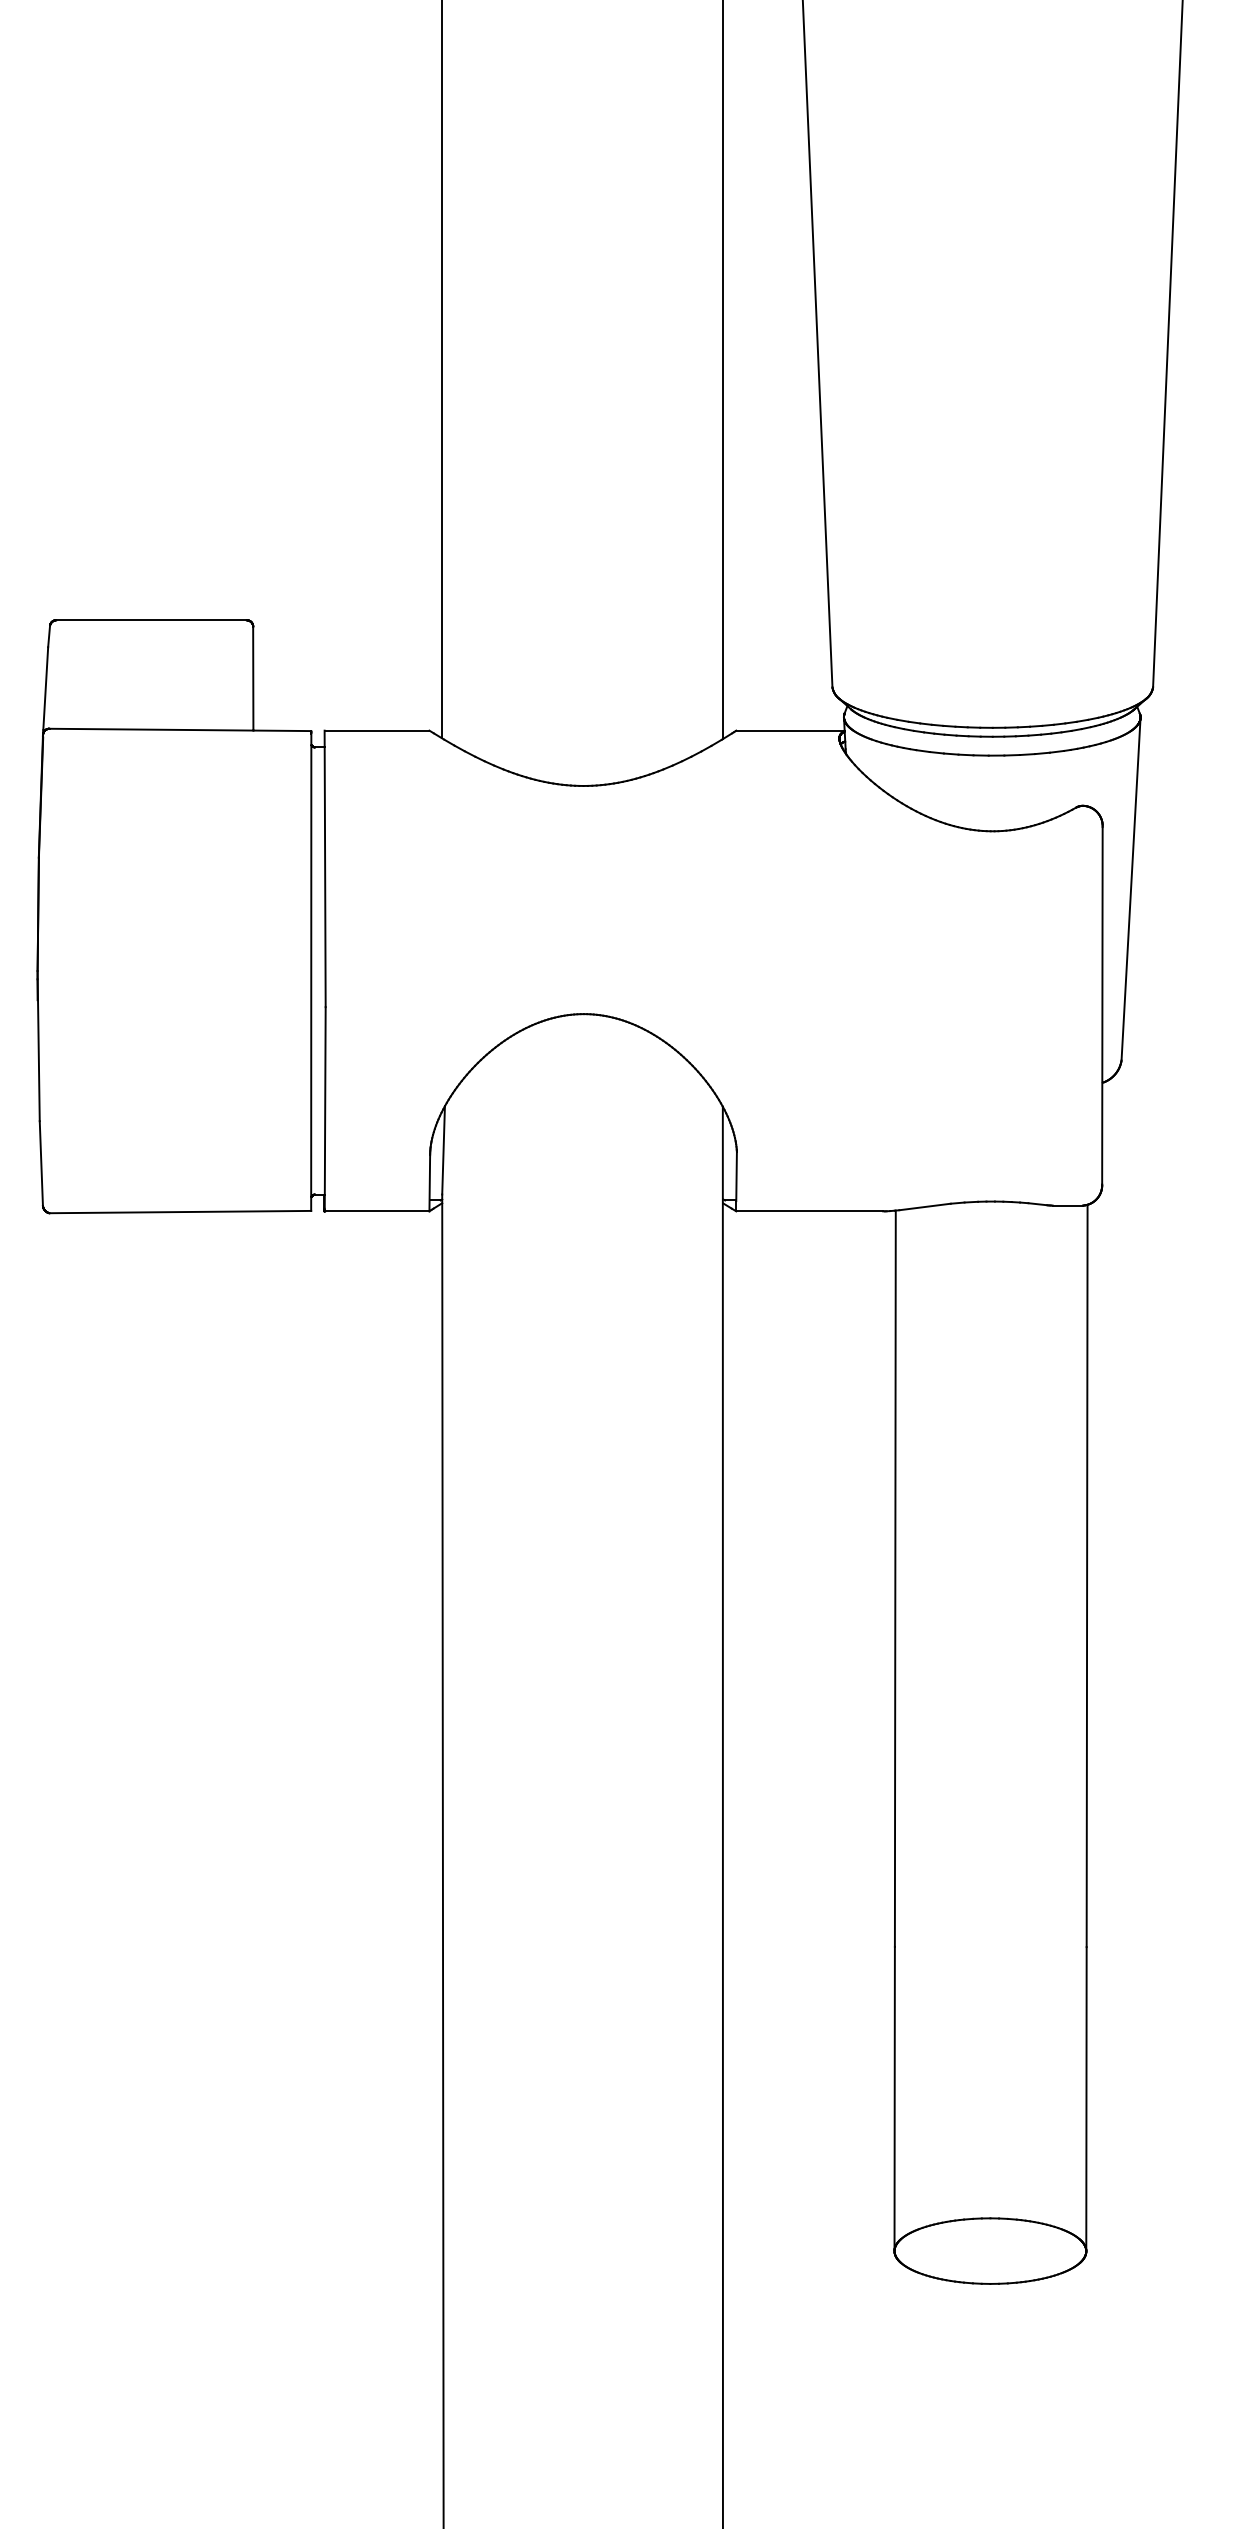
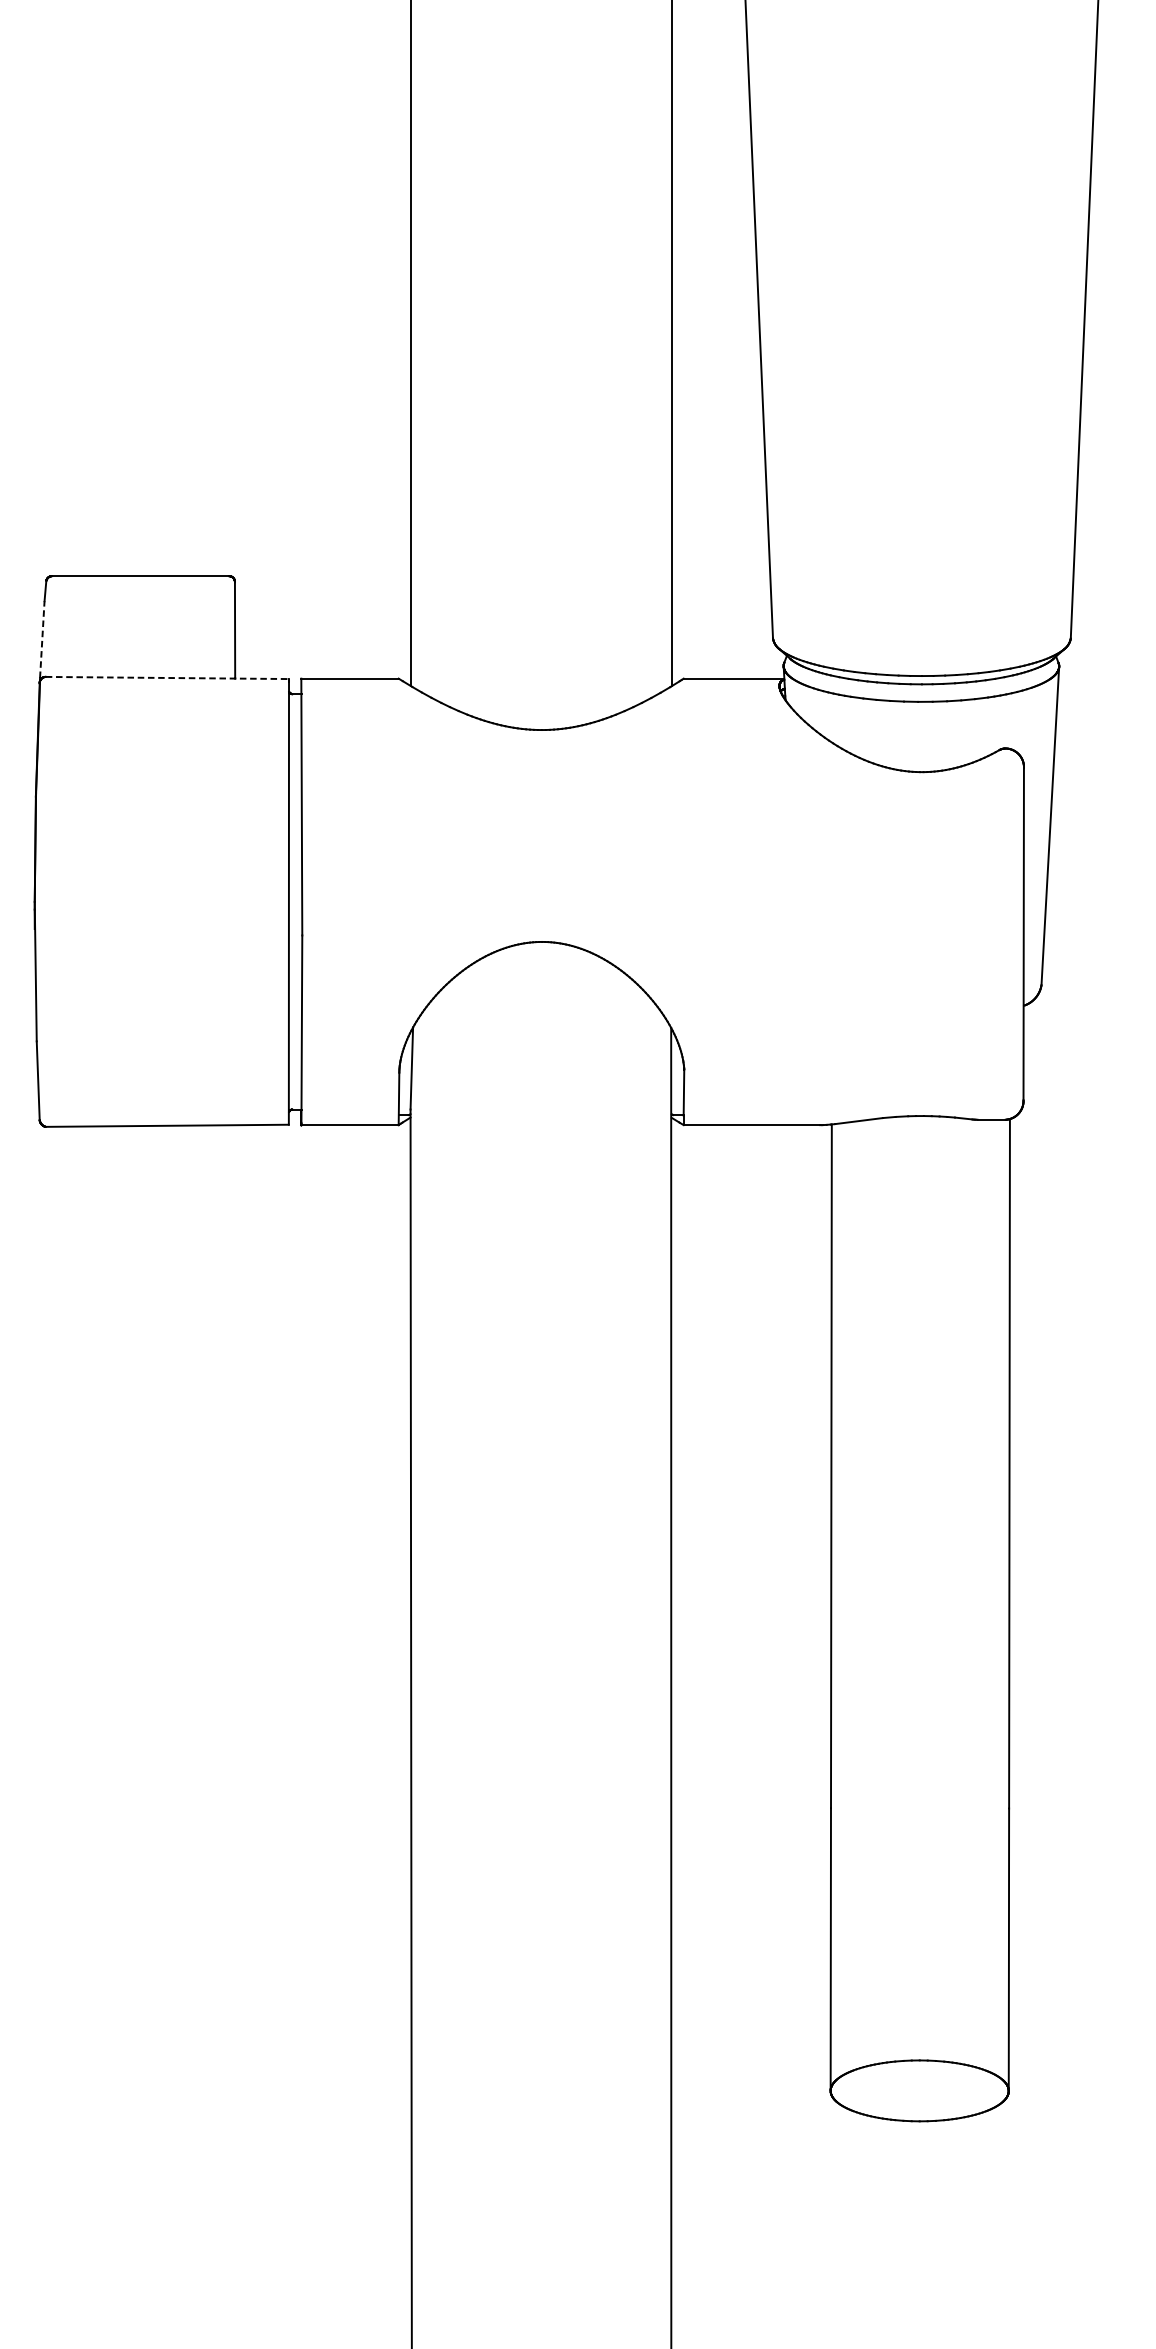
line: (45, 688) -> (42, 639), solid -> dashed
line: (180, 729) -> (167, 677), solid -> dashed

